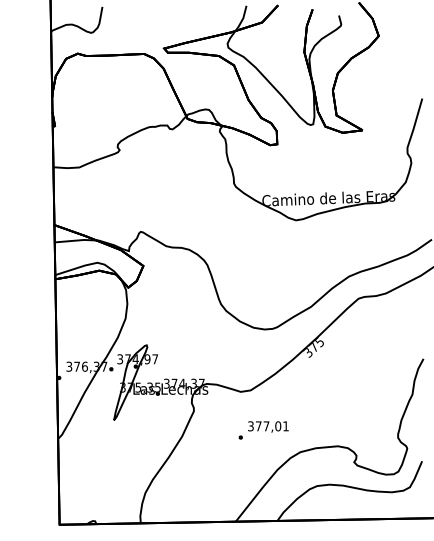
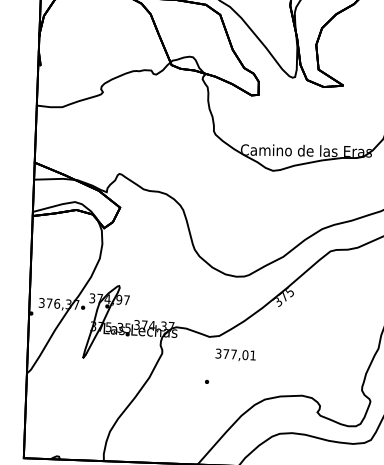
text: (268, 426) -> (235, 354), moved

